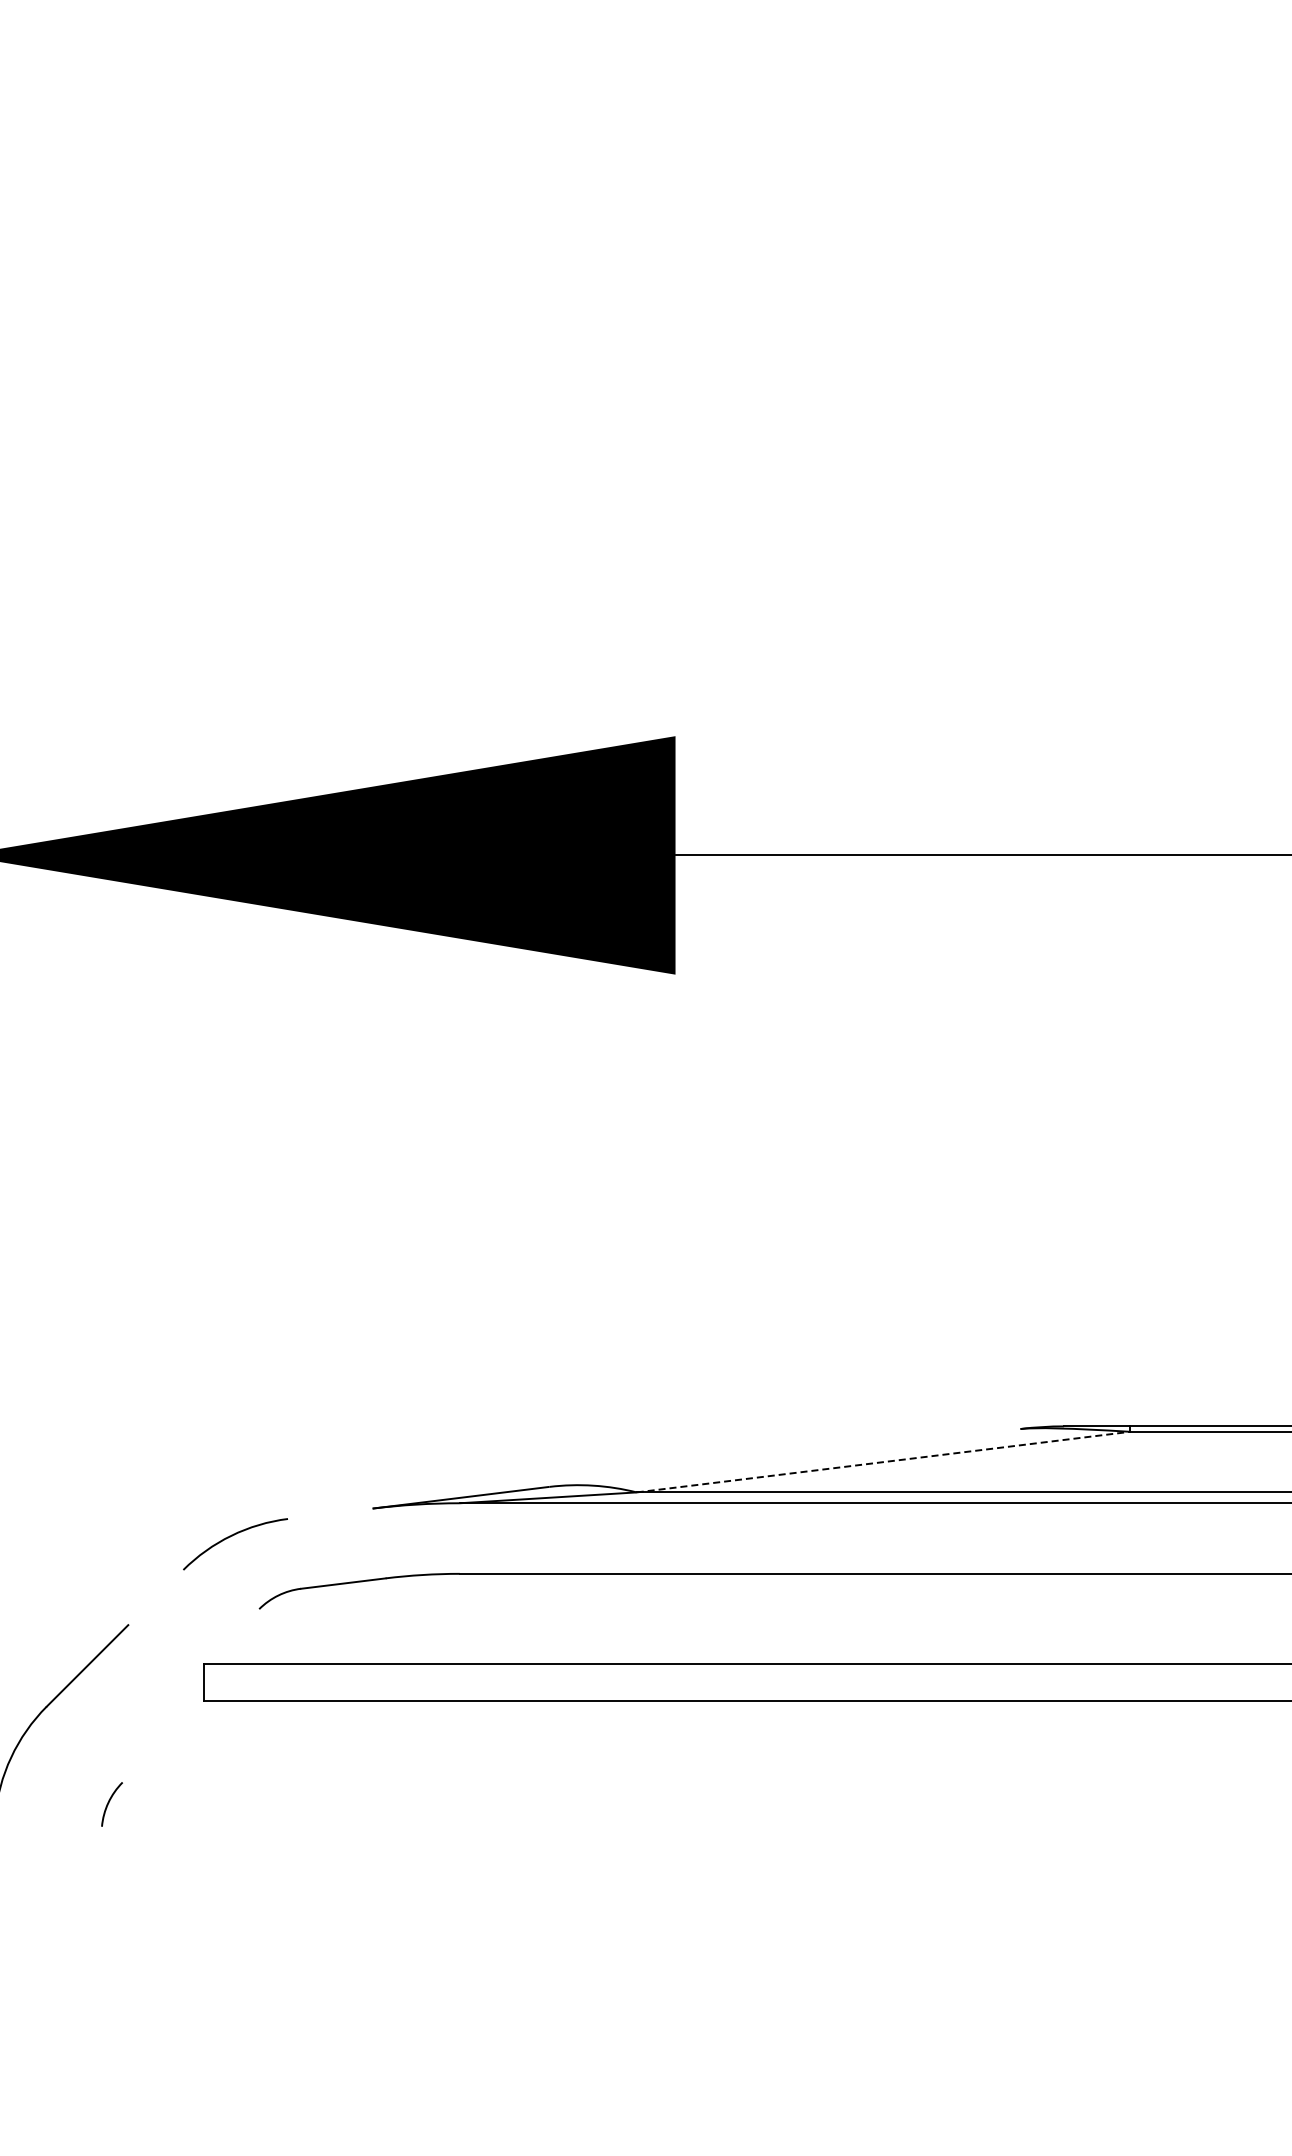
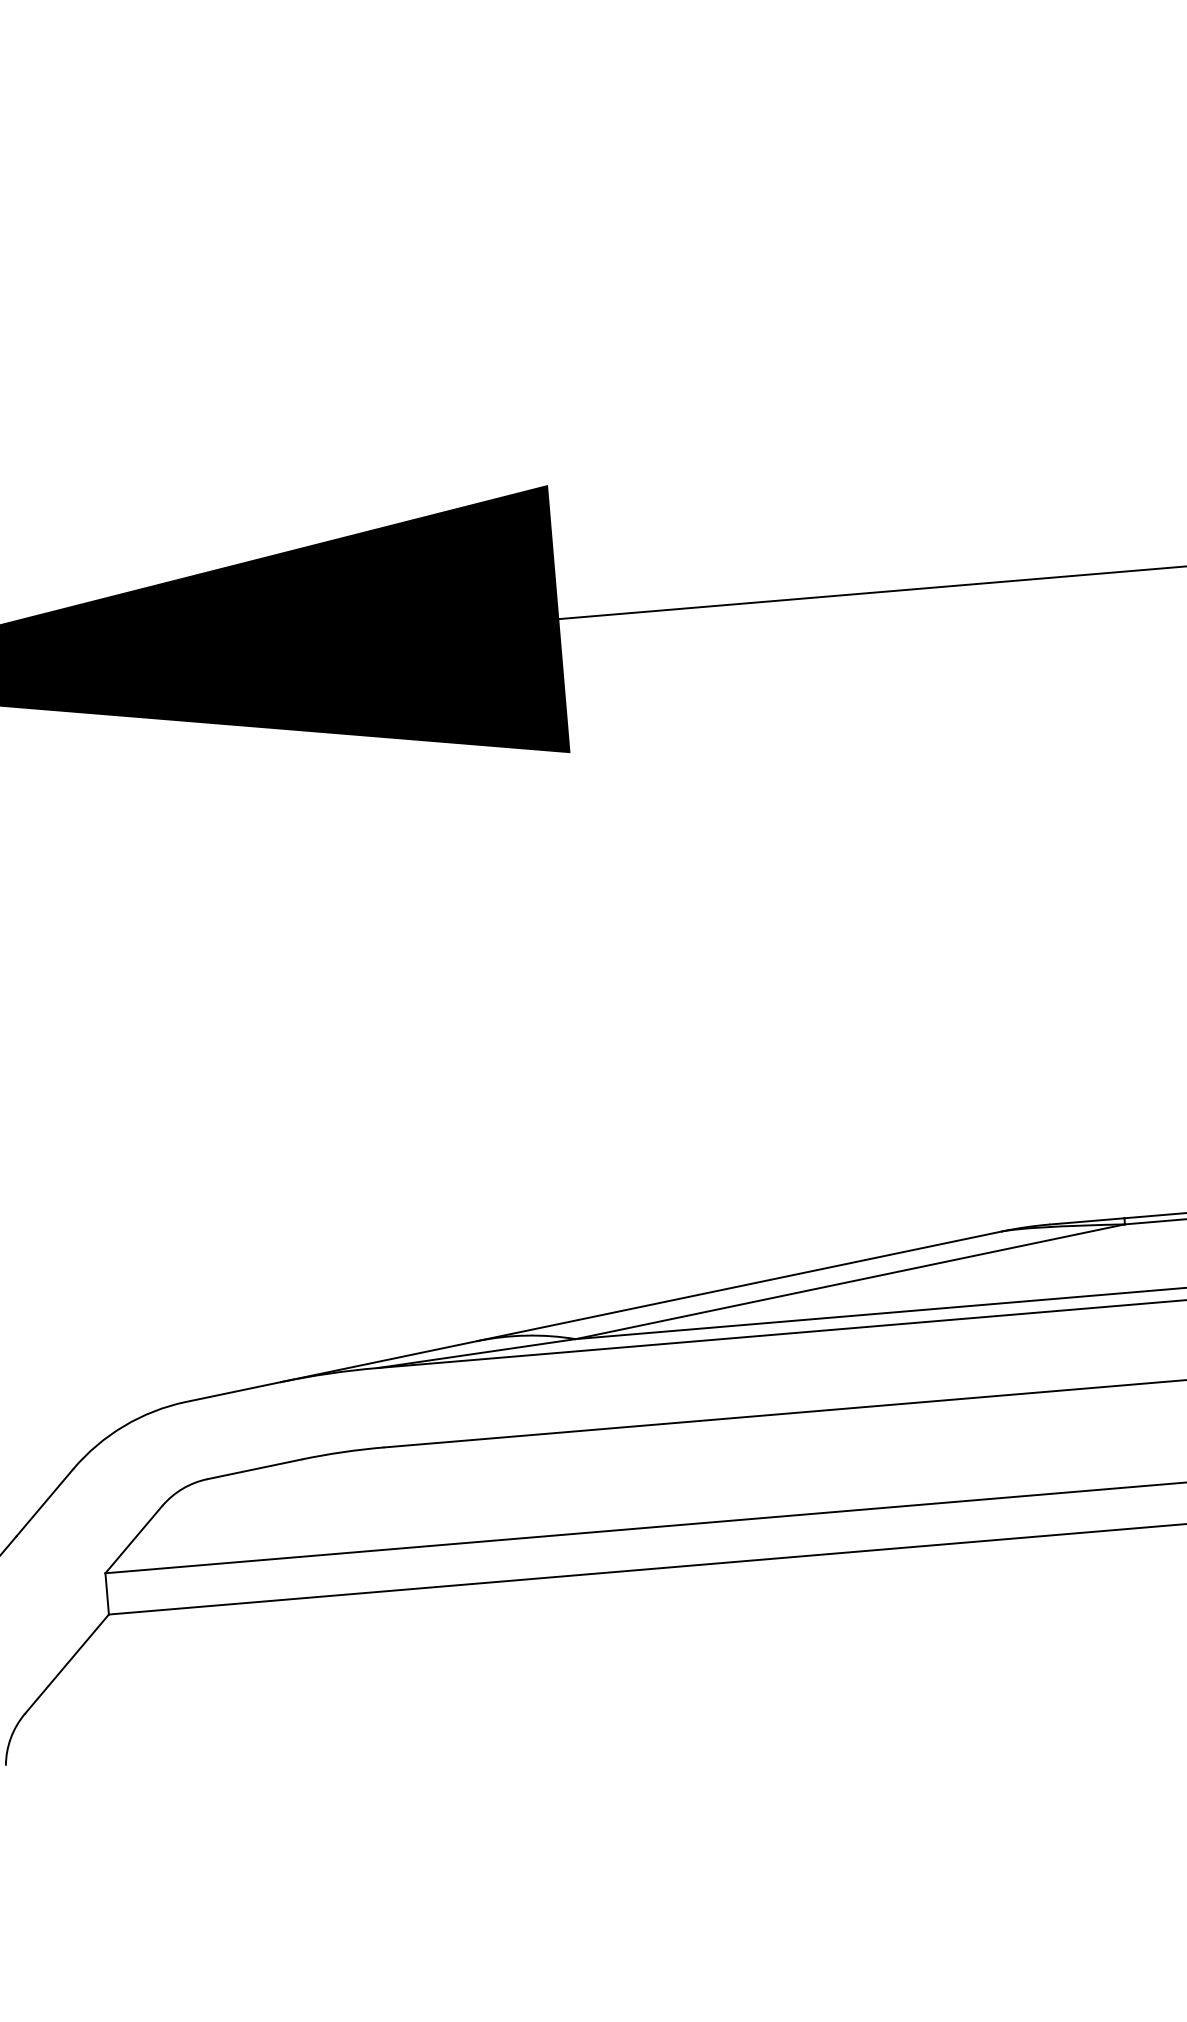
line: (784, 1457) -> (738, 1285), added
line: (883, 1462) -> (850, 1282), dashed -> solid
line: (330, 1513) -> (233, 1391), added
line: (155, 1597) -> (44, 1502), added
line: (231, 1636) -> (133, 1539), added
line: (163, 1741) -> (67, 1663), added

